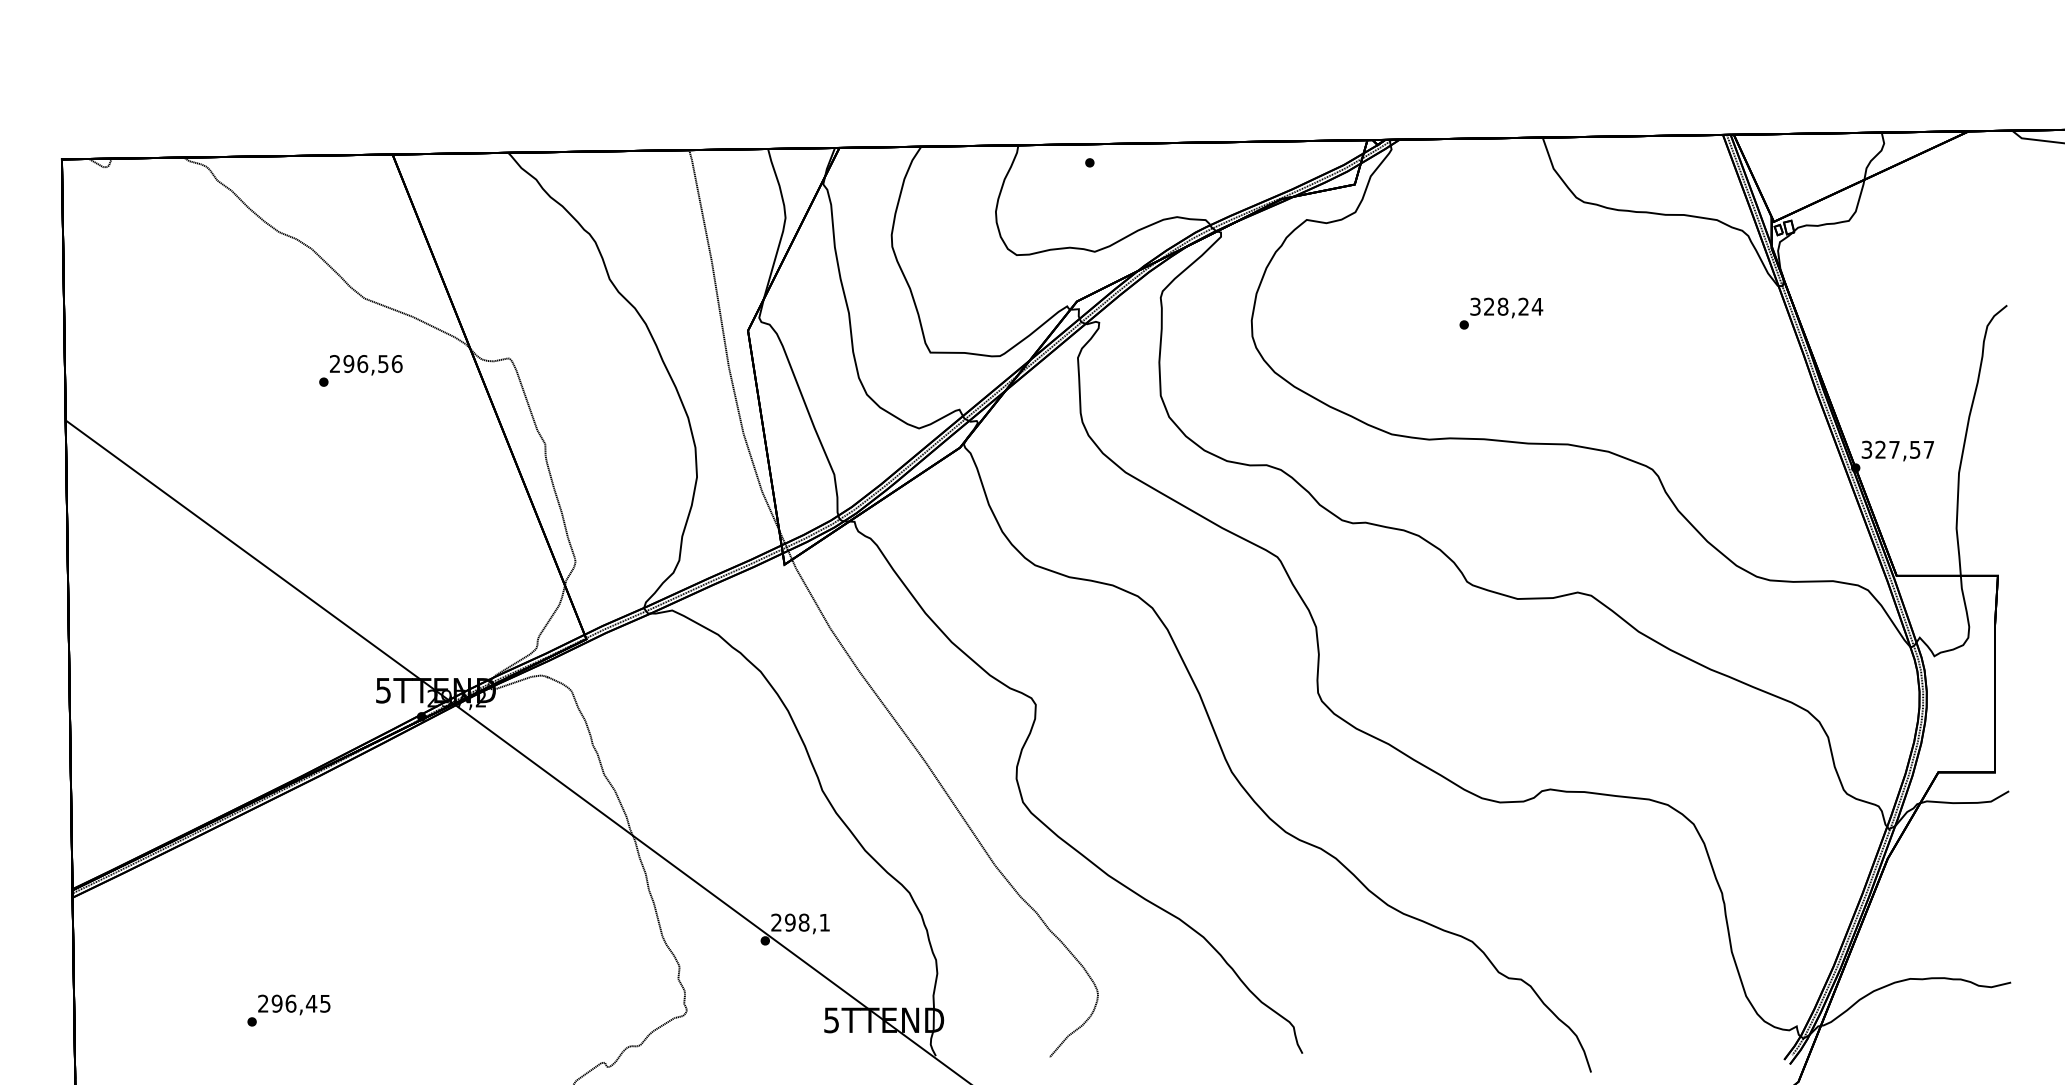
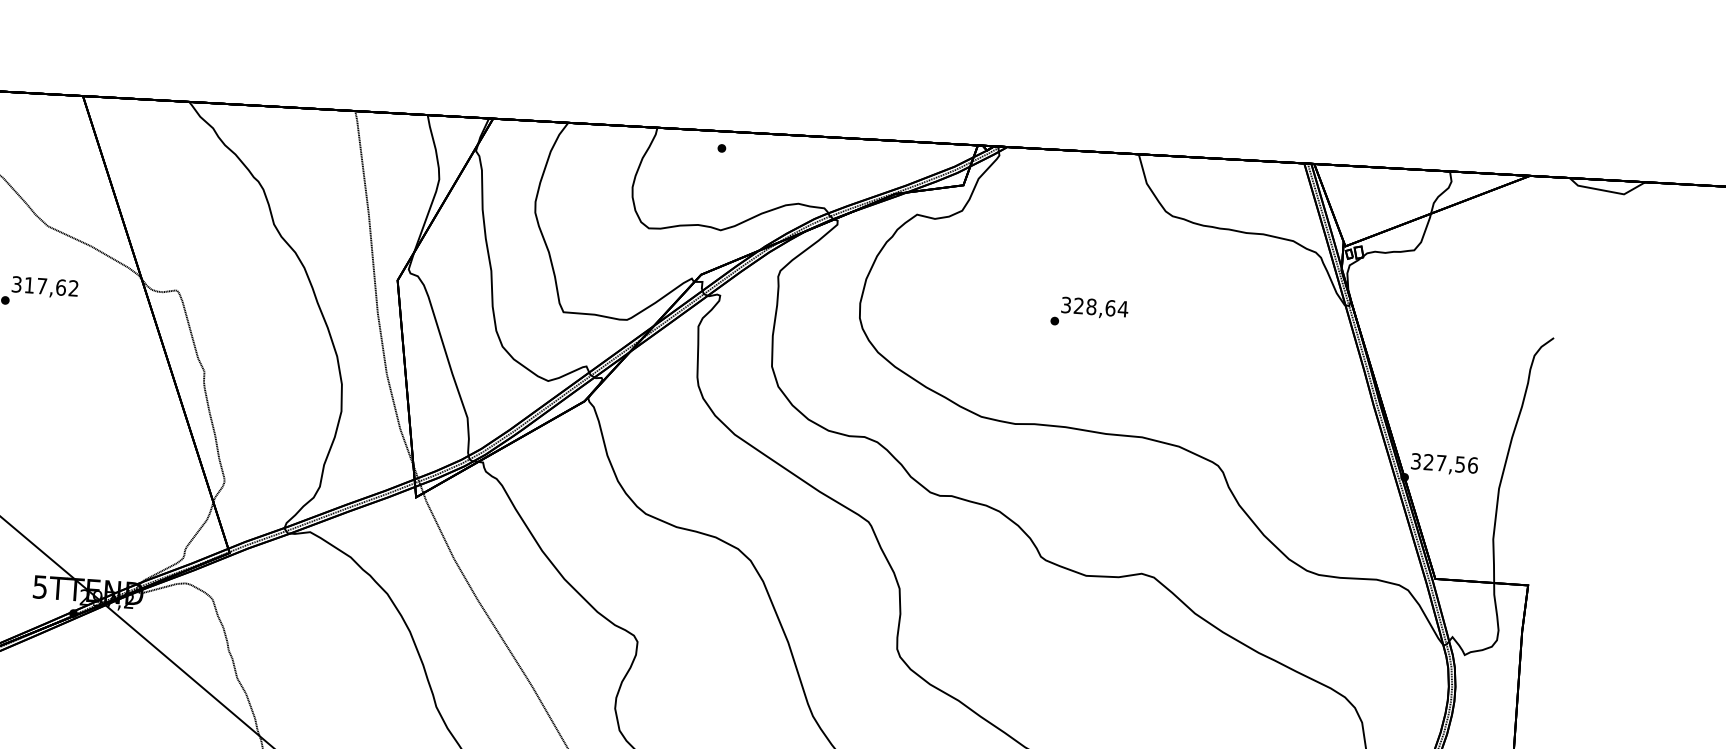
text: (1523, 306) -> (1110, 307), 328,24 -> 328,64
text: (366, 364) -> (45, 286), 296,56 -> 317,62
text: (1928, 449) -> (1472, 465), 327,57 -> 327,56

